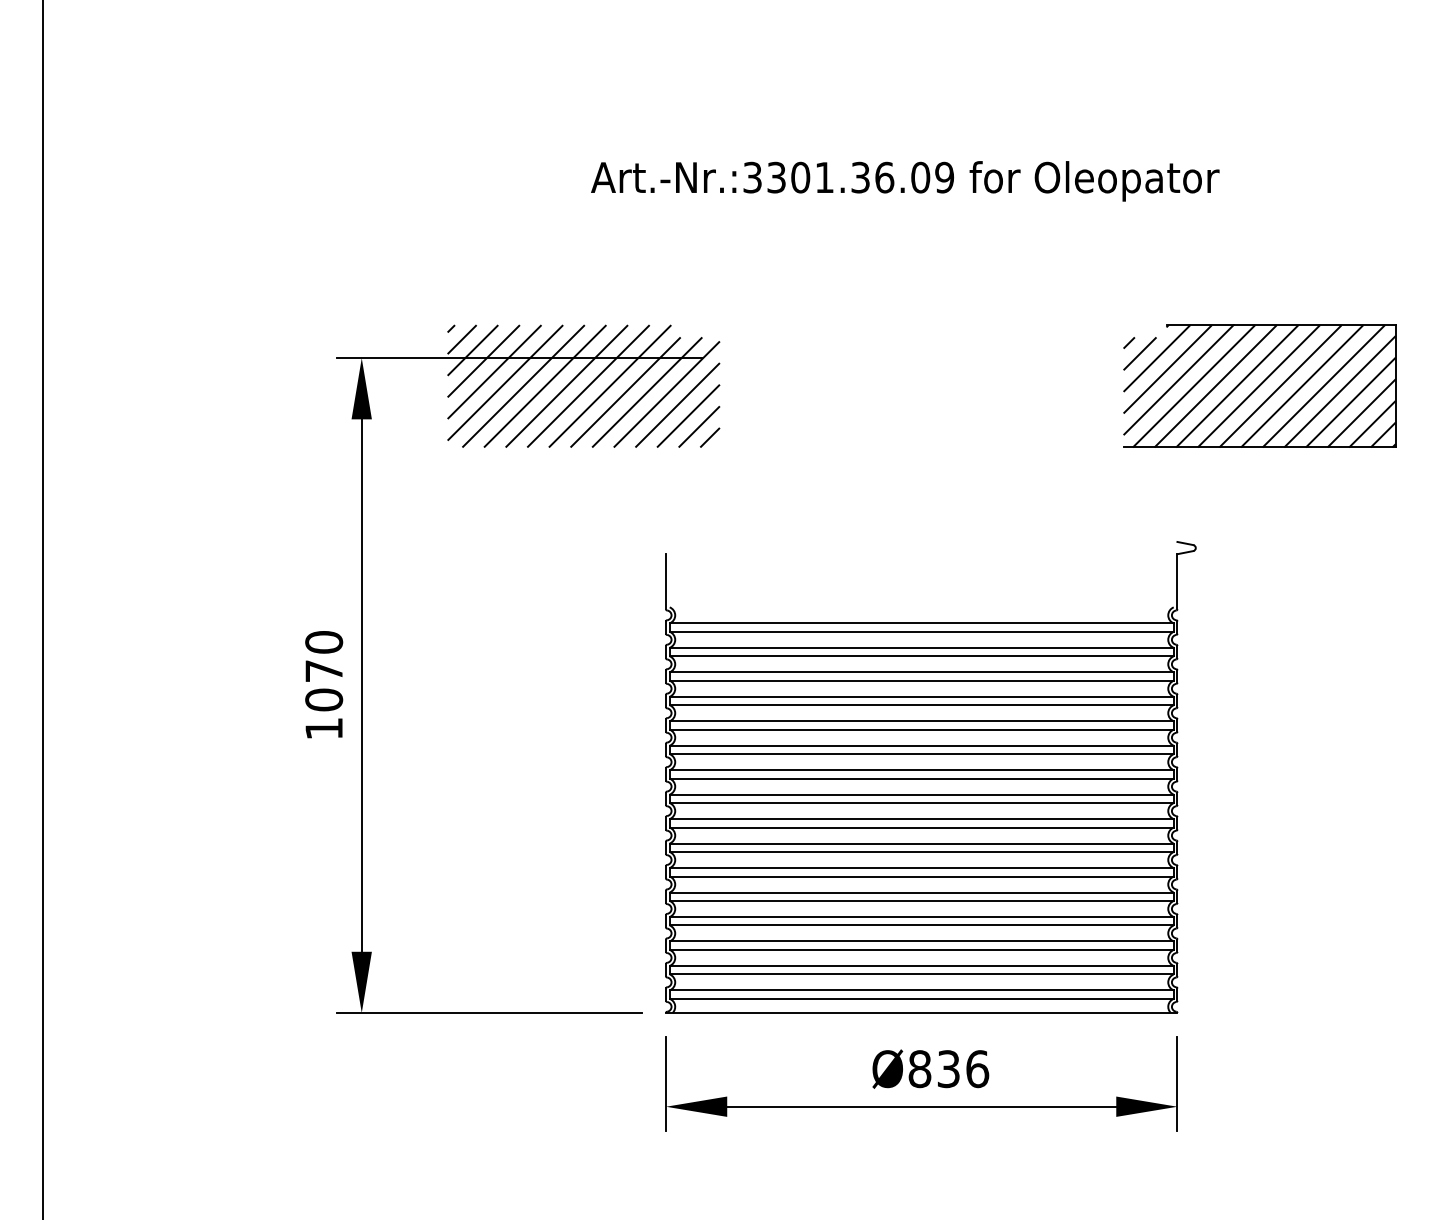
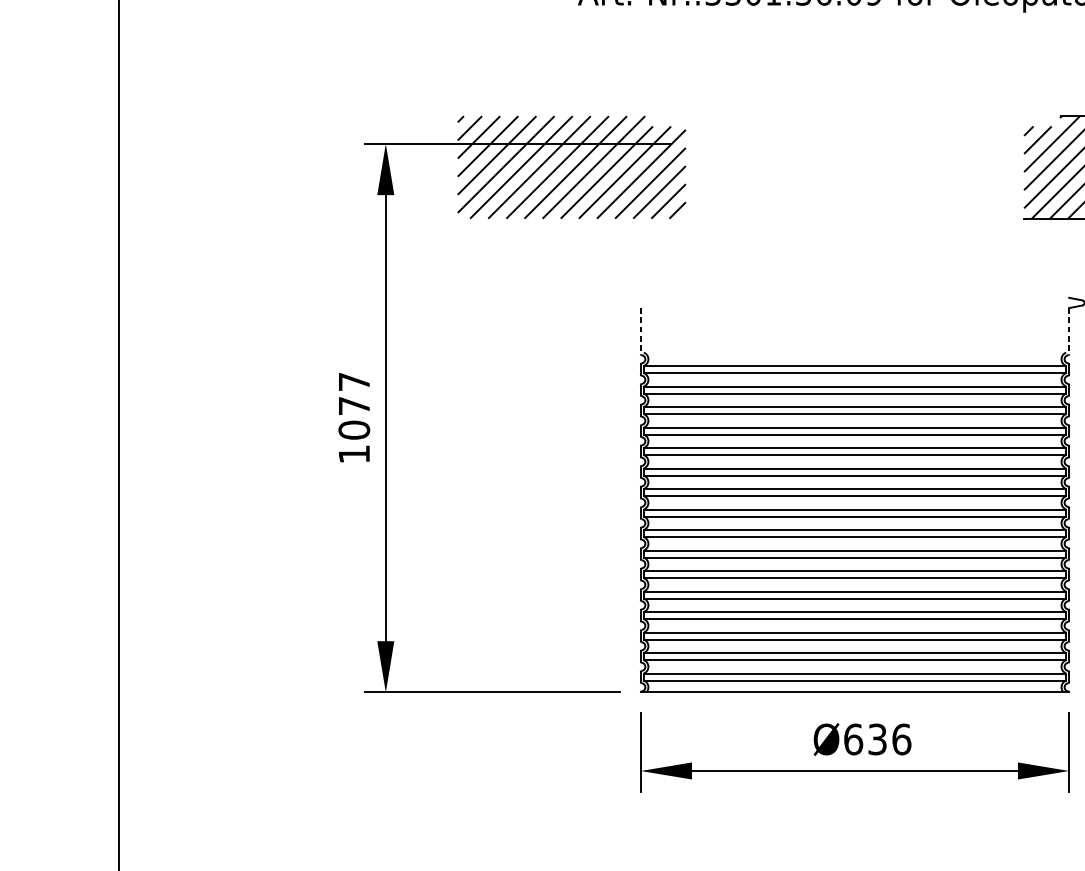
line: (666, 581) -> (641, 330), solid -> dashed
line: (1177, 581) -> (1069, 330), solid -> dashed
text: (324, 642) -> (354, 382), 1070 -> 1077
text: (919, 1068) -> (853, 738), Ø836 -> Ø636

